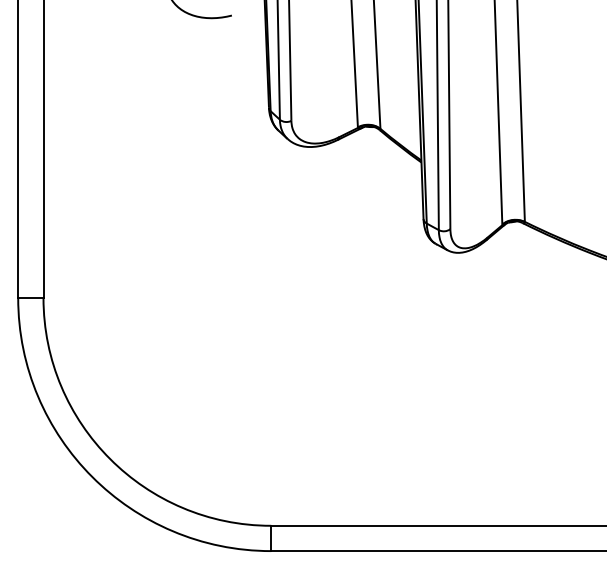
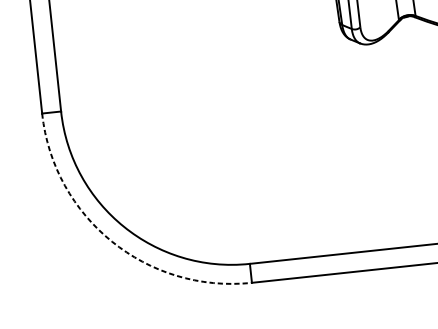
arc: (92, 476) -> (112, 241), solid -> dashed

